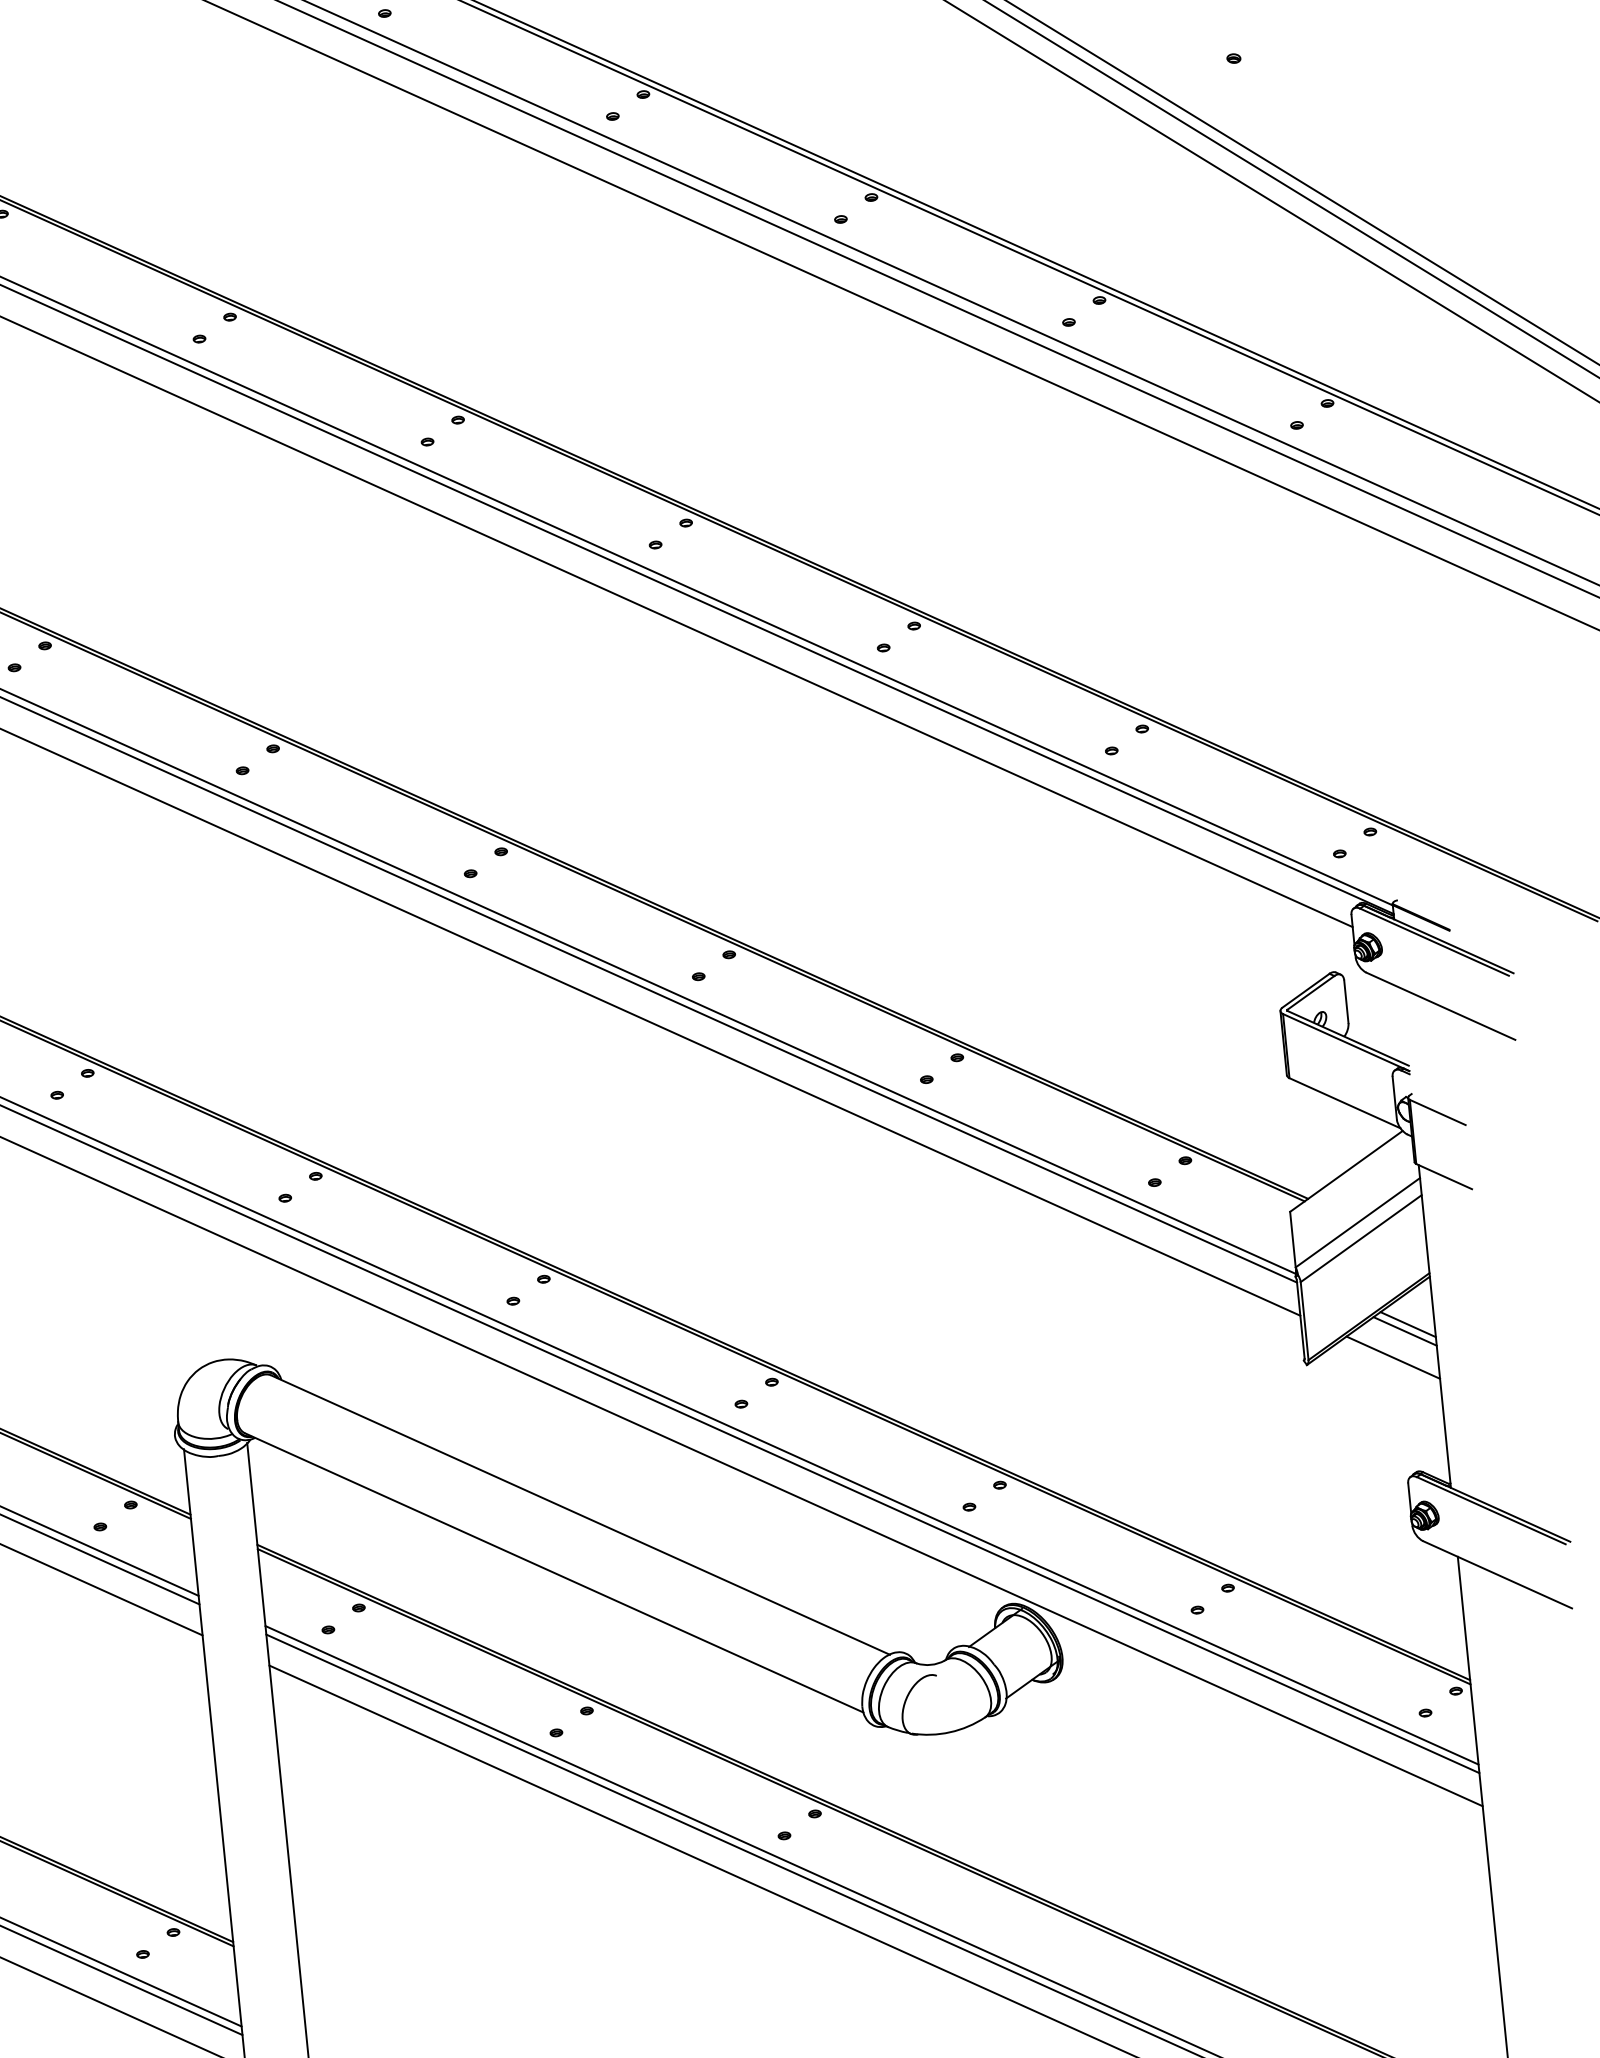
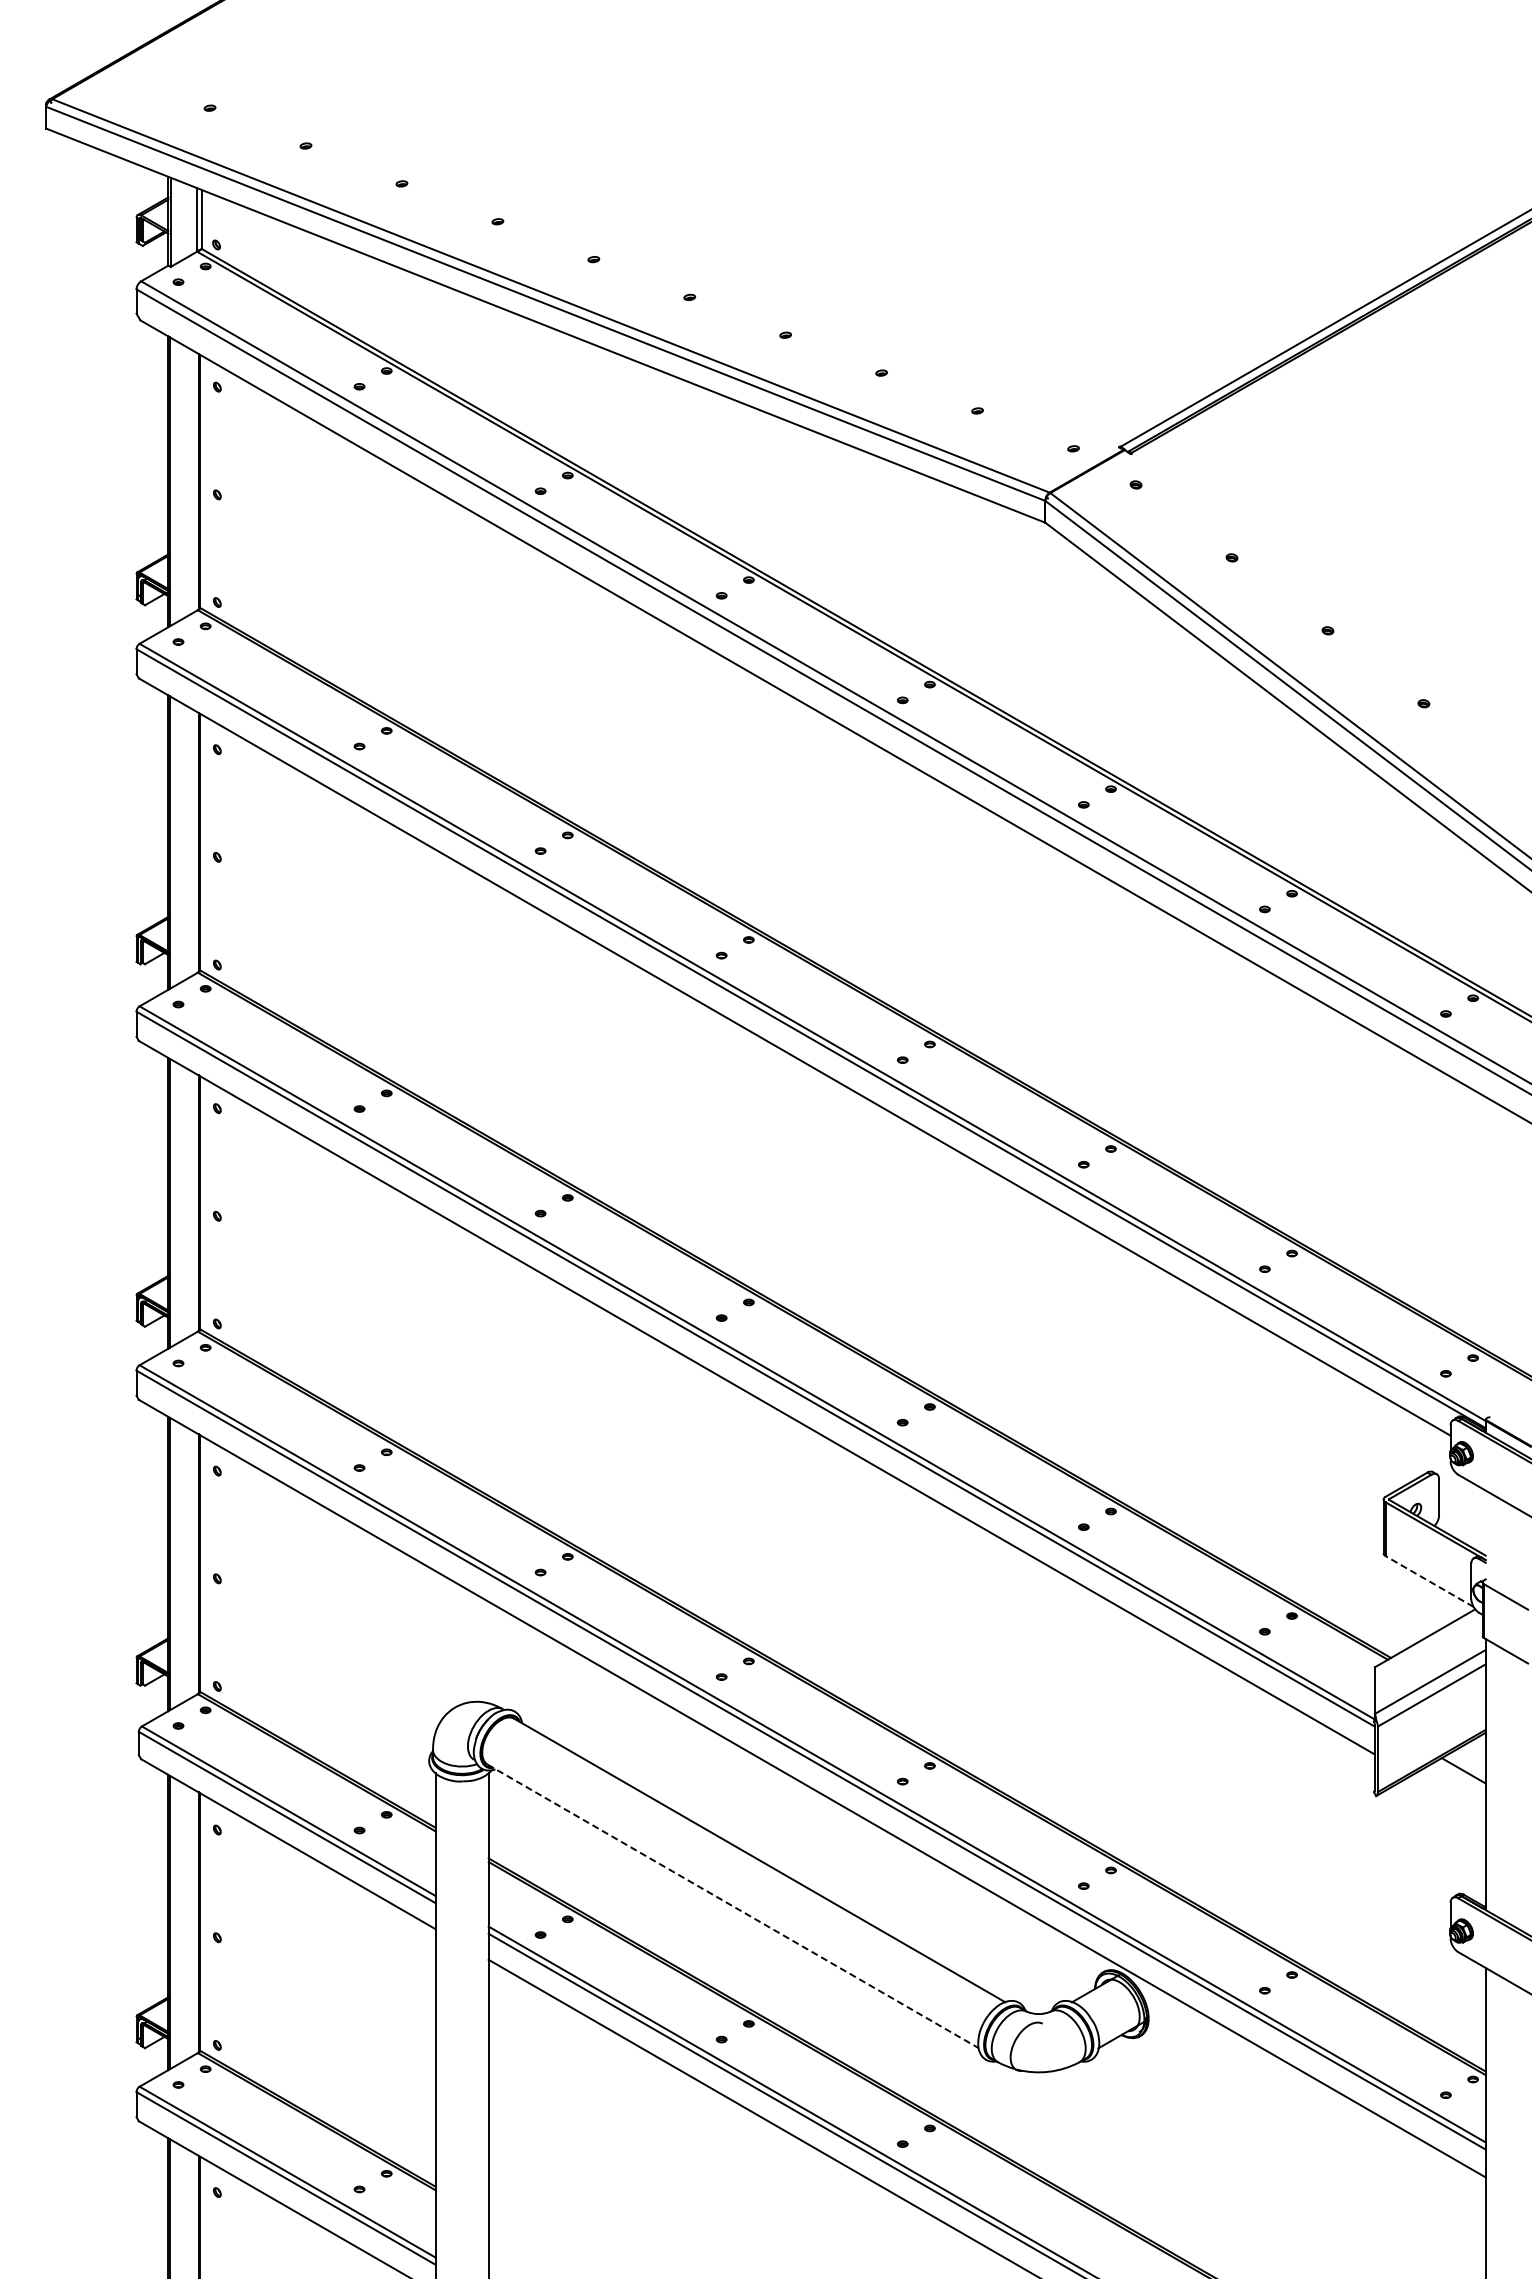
line: (1344, 1103) -> (1429, 1581), solid -> dashed
line: (1404, 1330) -> (1460, 1775), removed
line: (1393, 1357) -> (1448, 1796), removed
line: (554, 1573) -> (733, 1906), solid -> dashed

